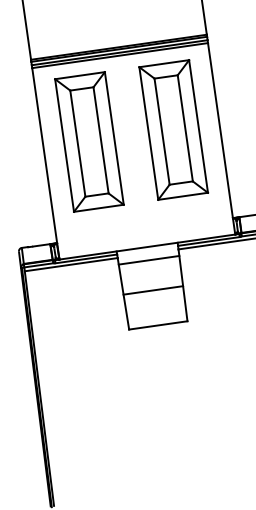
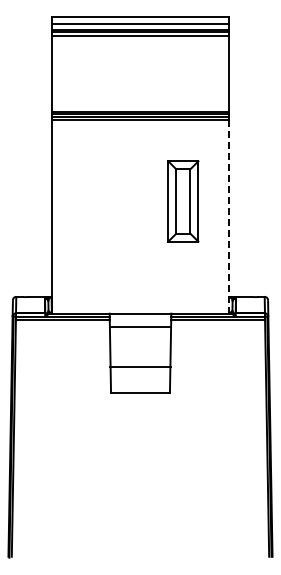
part: (173, 129) -> (183, 201), size x0.6
line: (221, 139) -> (229, 217), solid -> dashed
part: (89, 141) -> (98, 201), removed
line: (153, 290) -> (140, 367), moved

